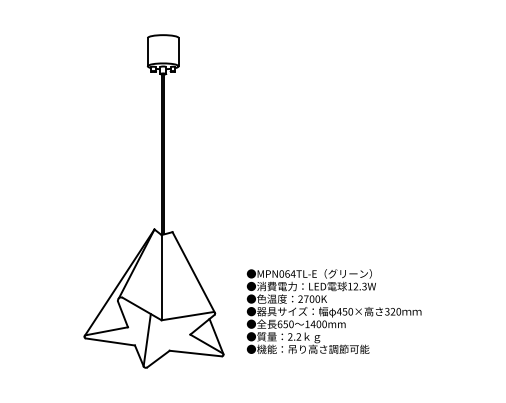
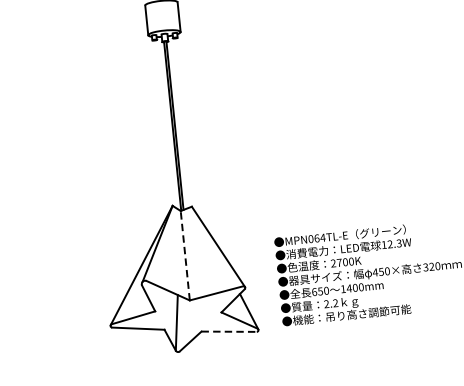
line: (161, 277) -> (185, 255), solid -> dashed
line: (196, 353) -> (229, 331), solid -> dashed

